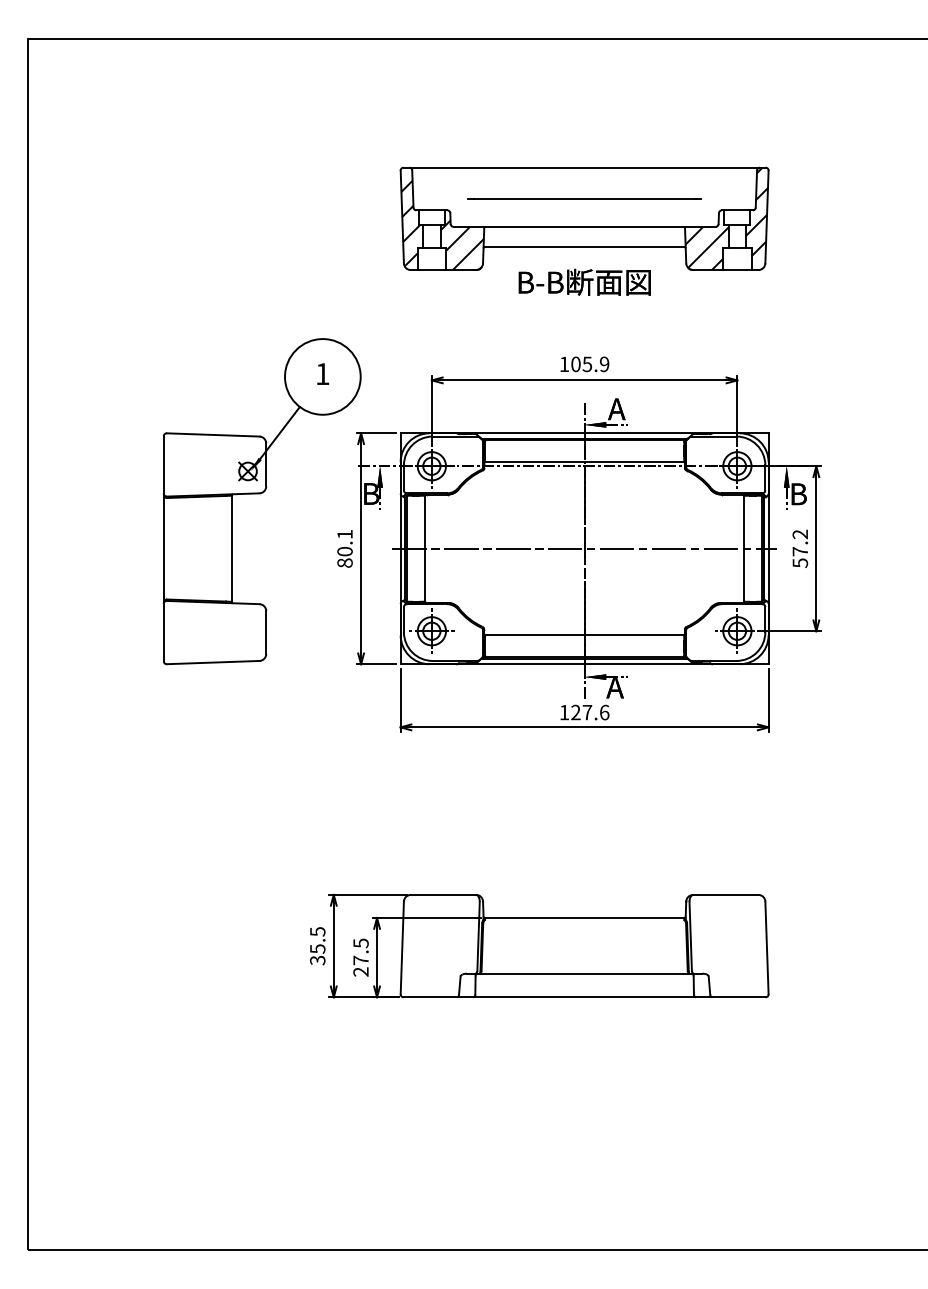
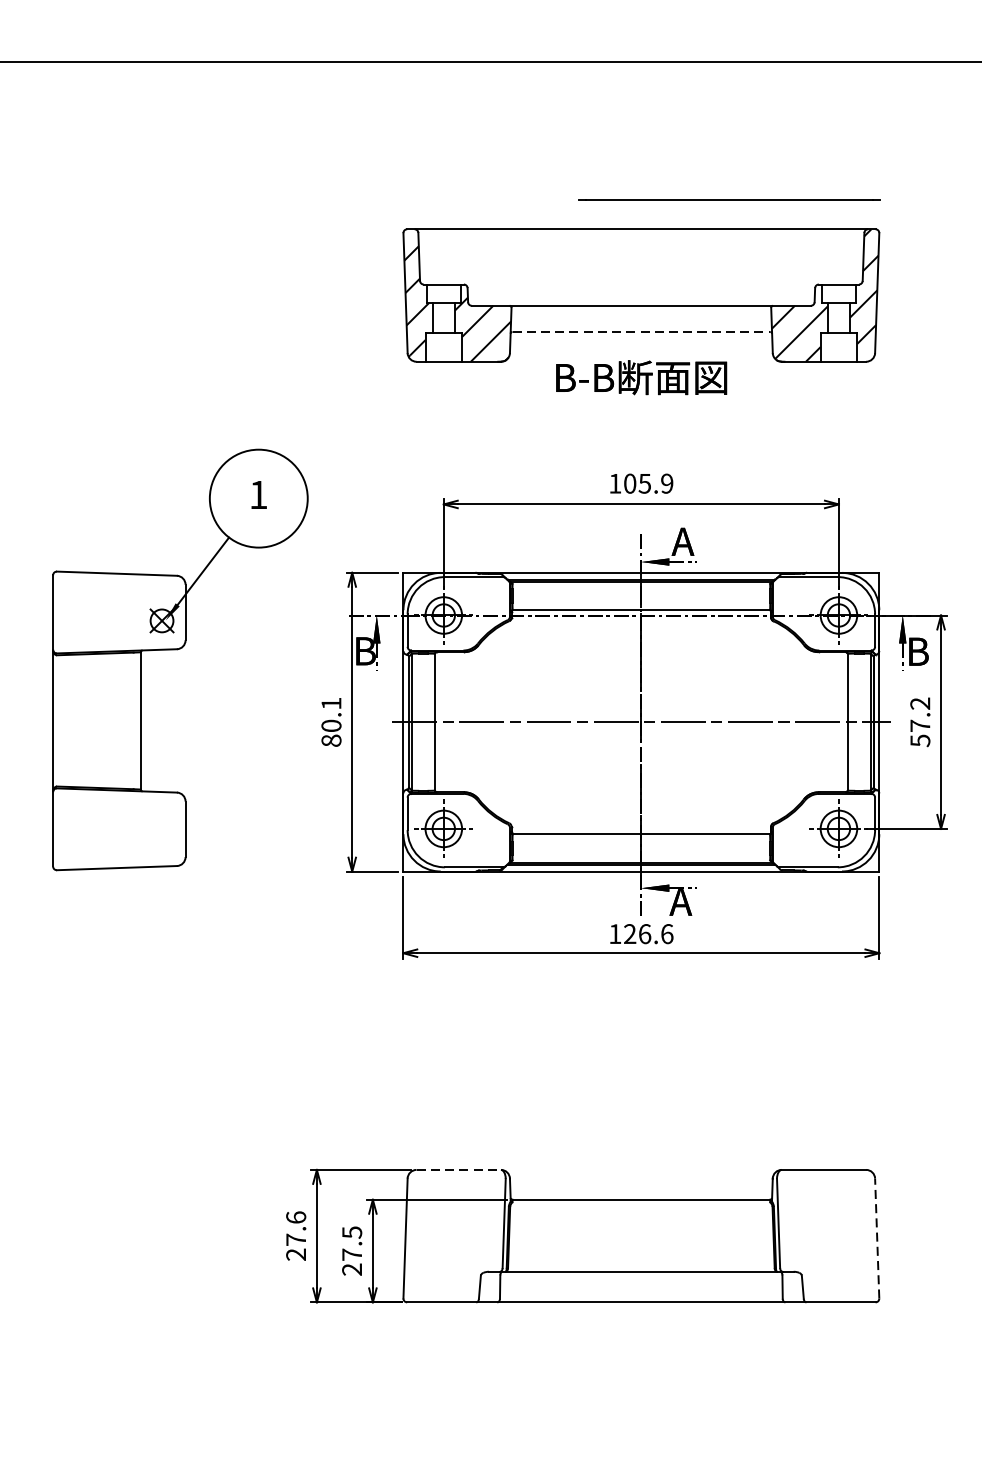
line: (584, 198) -> (729, 199), moved
line: (584, 247) -> (641, 332), solid -> dashed
part: (260, 494) -> (178, 650), moved
text: (587, 712) -> (645, 933), 127.6 -> 126.6
line: (443, 894) -> (458, 1169), solid -> dashed
text: (317, 946) -> (295, 1236), 35.5 -> 27.6
line: (766, 947) -> (876, 1237), solid -> dashed

